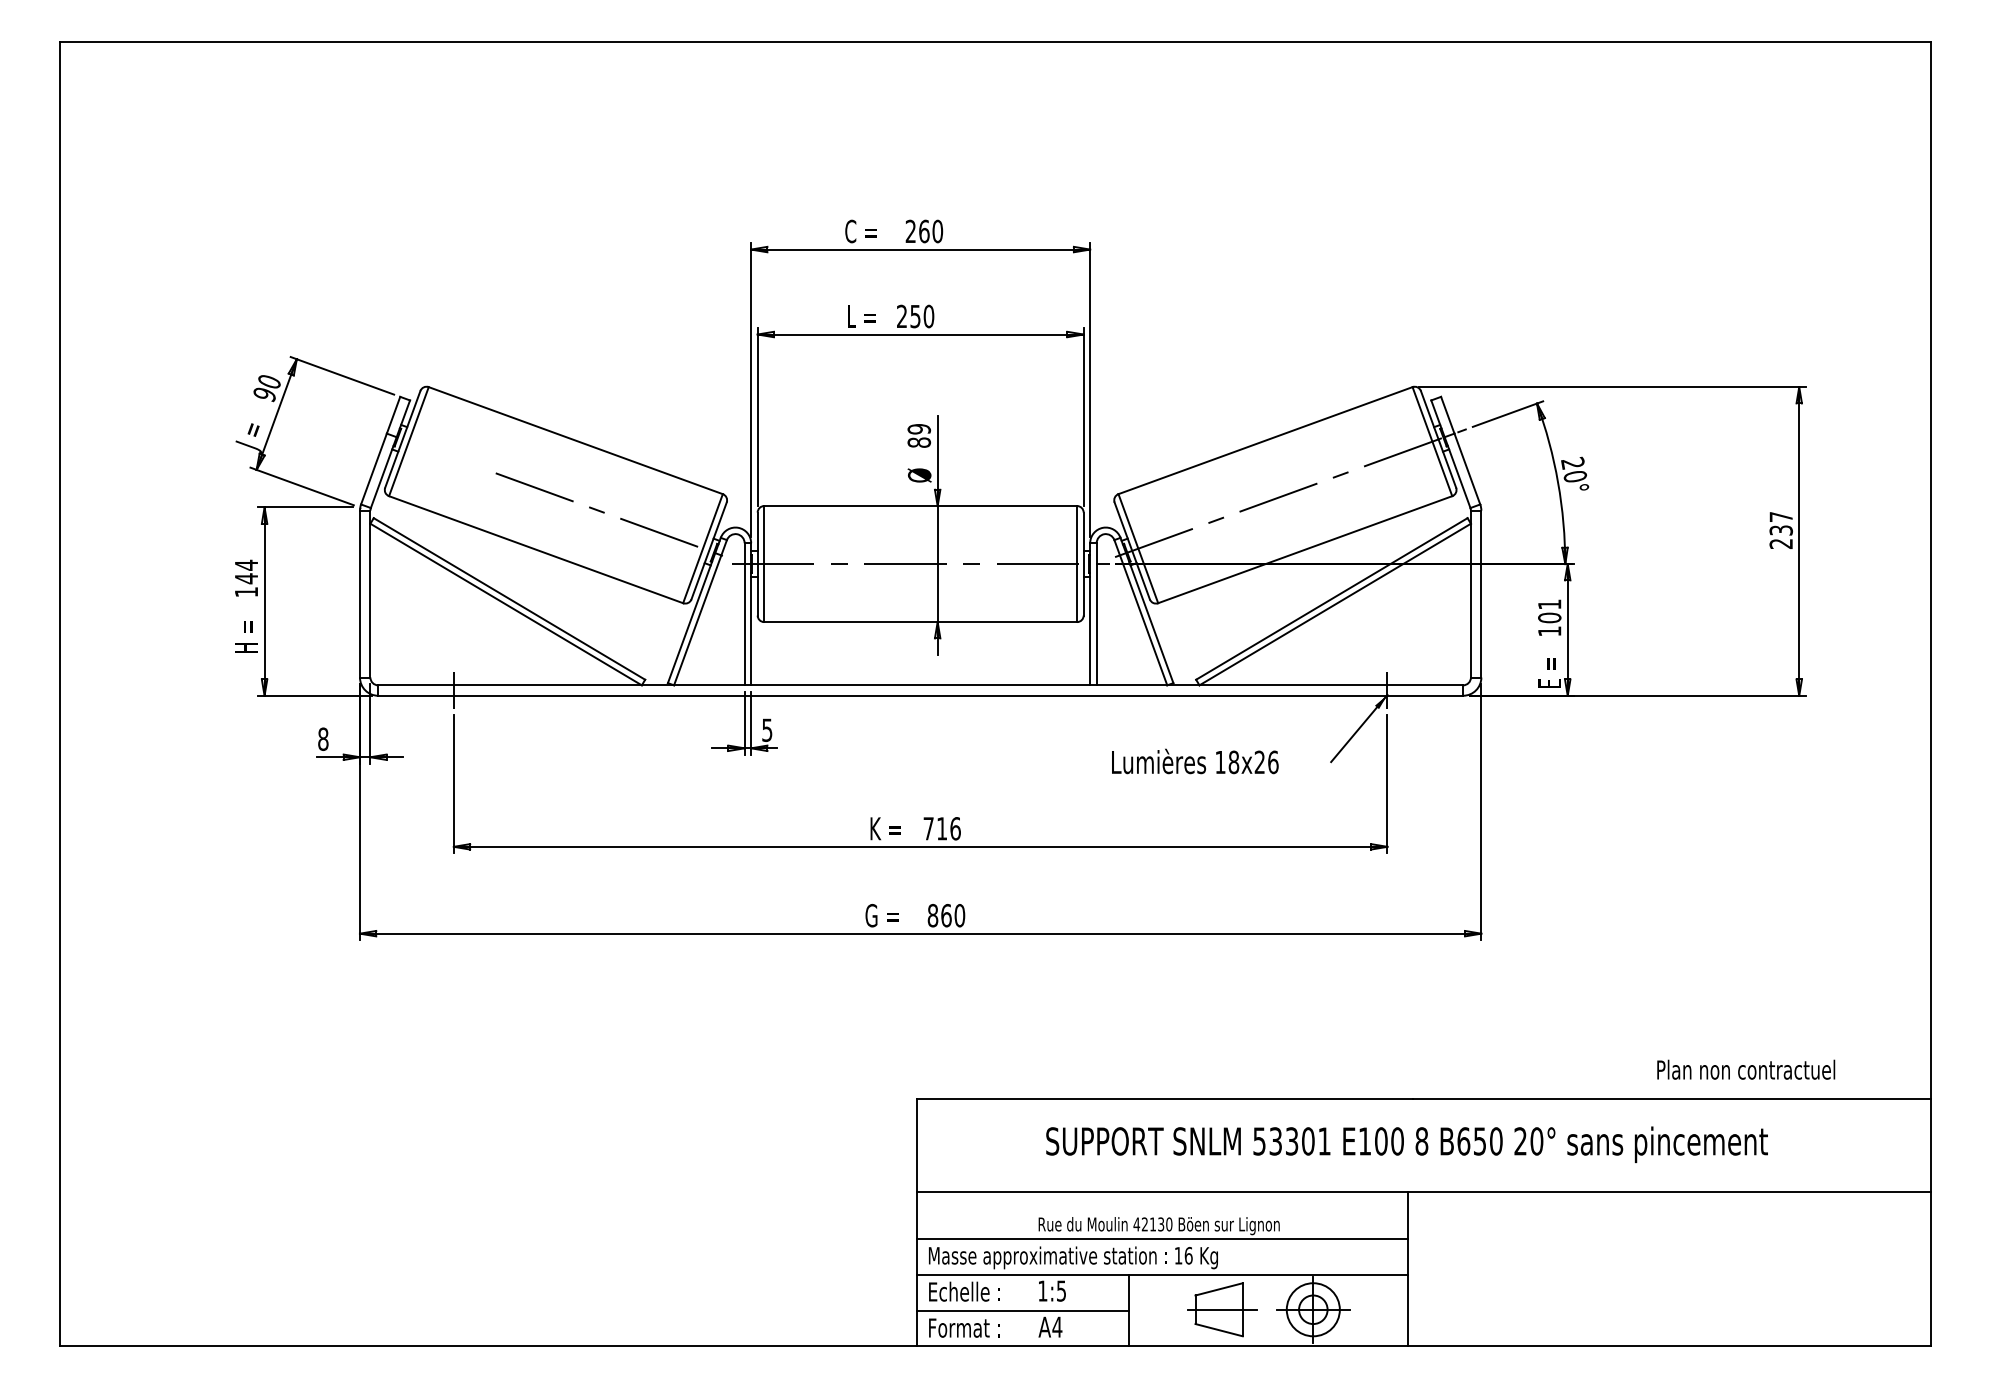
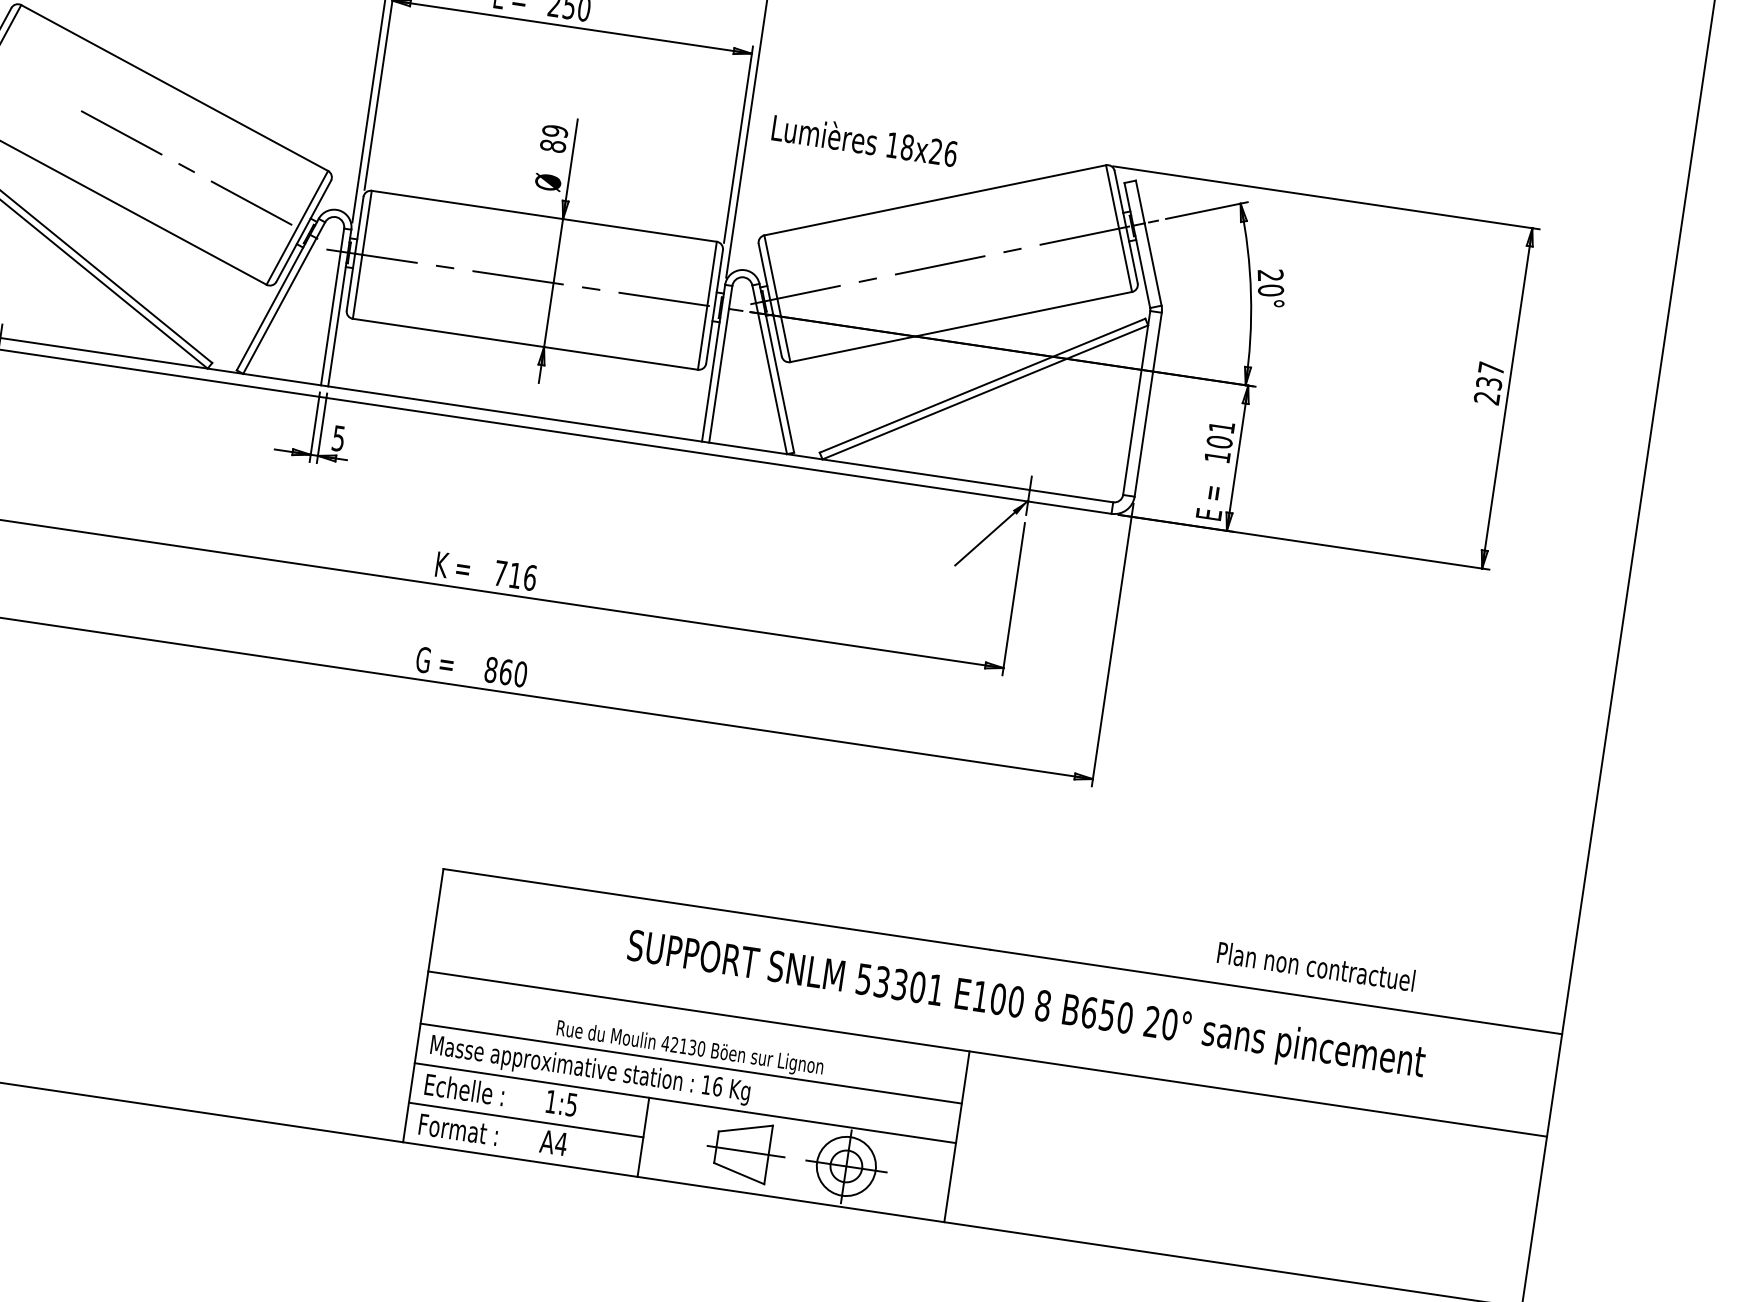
text: (1195, 761) -> (865, 140), moved
text: (1746, 1069) -> (1316, 966), moved
text: (1406, 1144) -> (1025, 1006), moved

